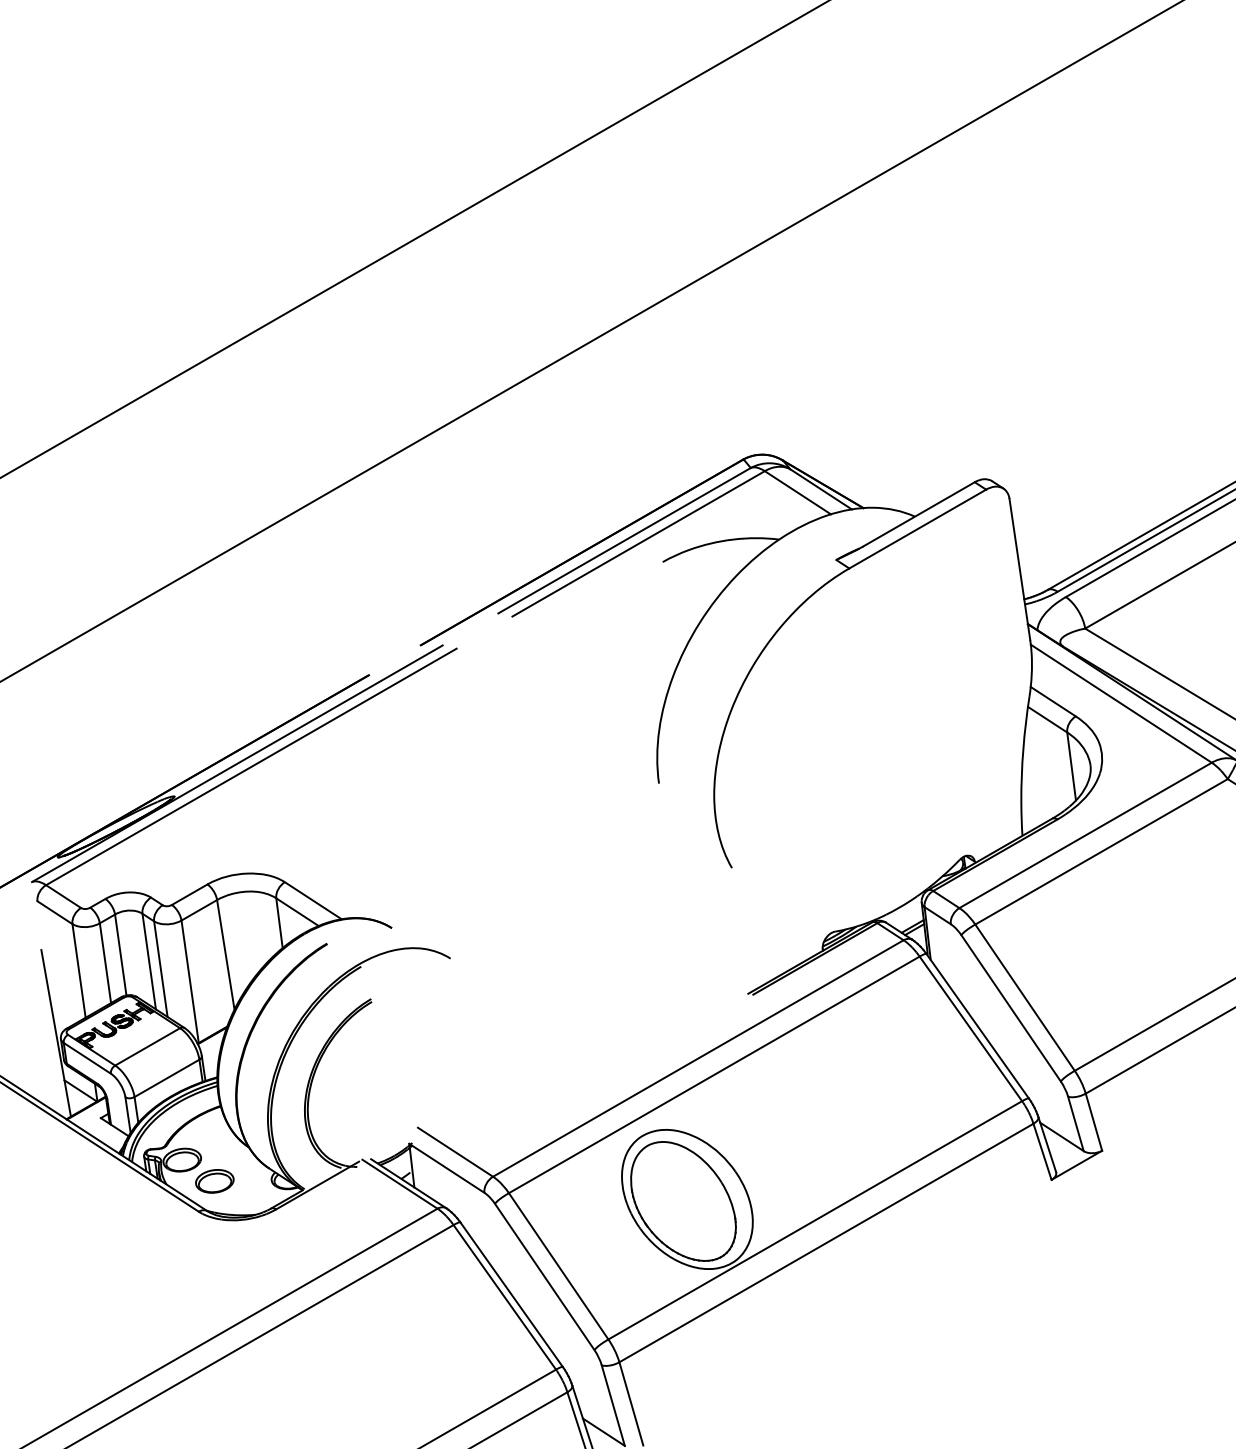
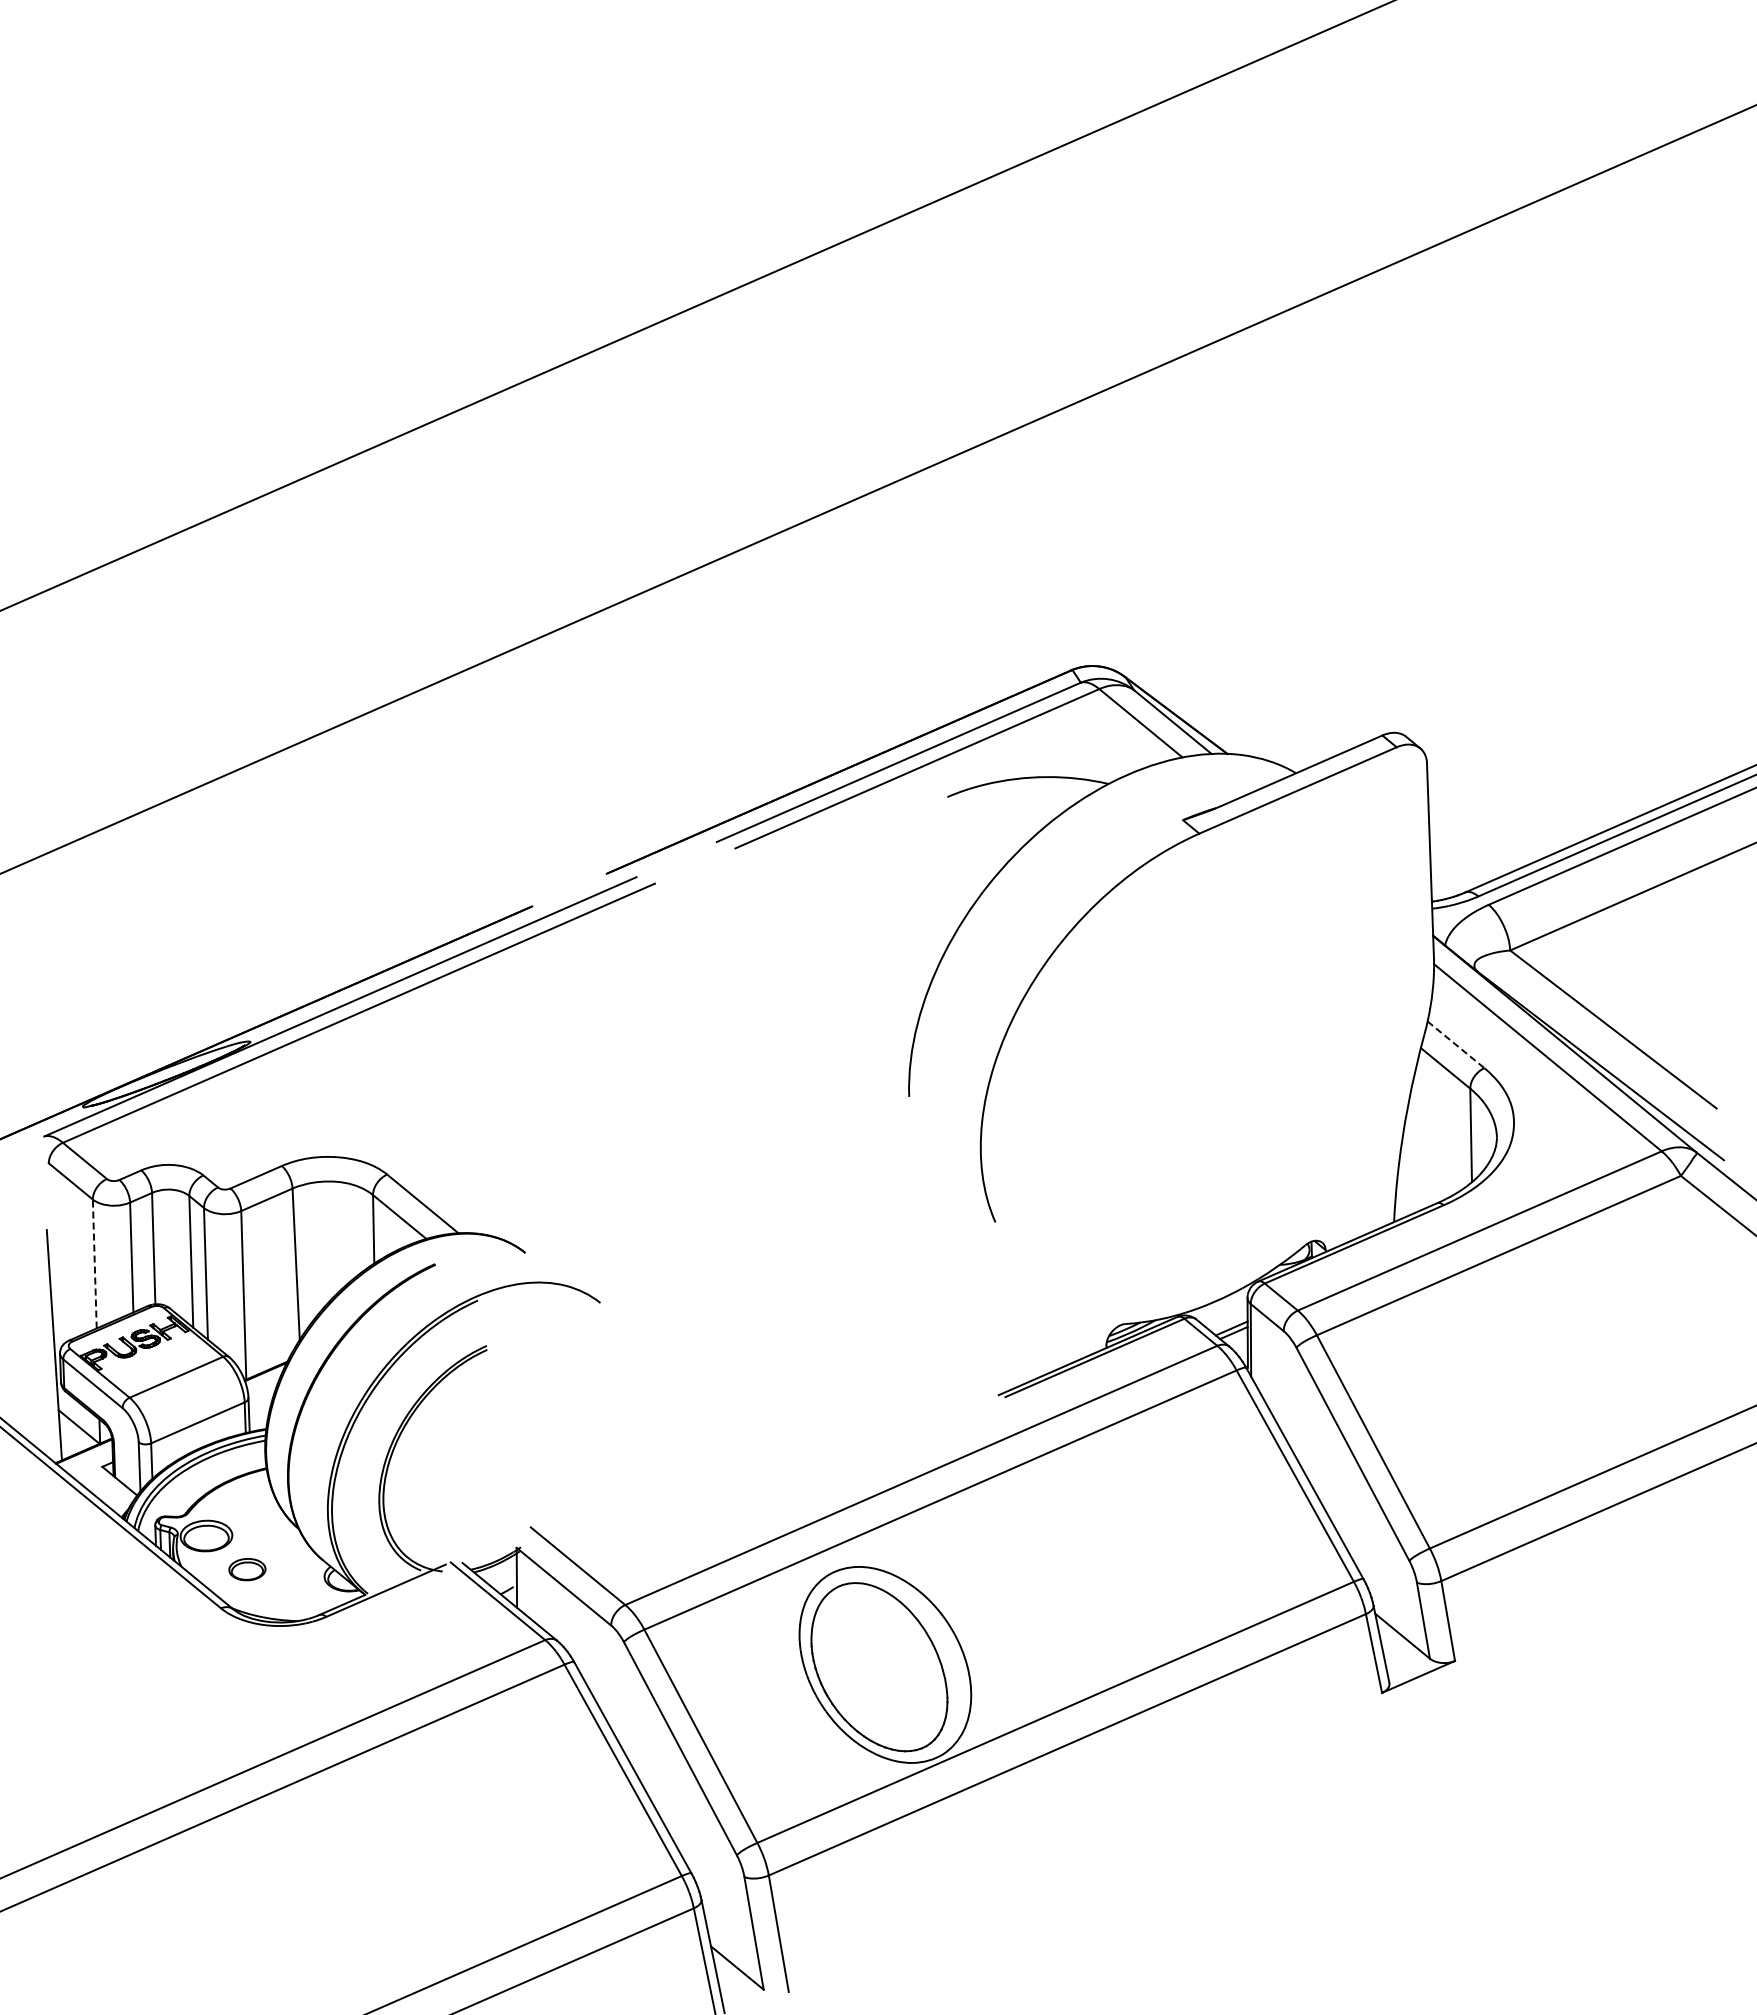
line: (1053, 701) -> (1456, 1044), solid -> dashed
line: (78, 971) -> (94, 1264), solid -> dashed
part: (214, 1181) -> (247, 1569), size x0.7

